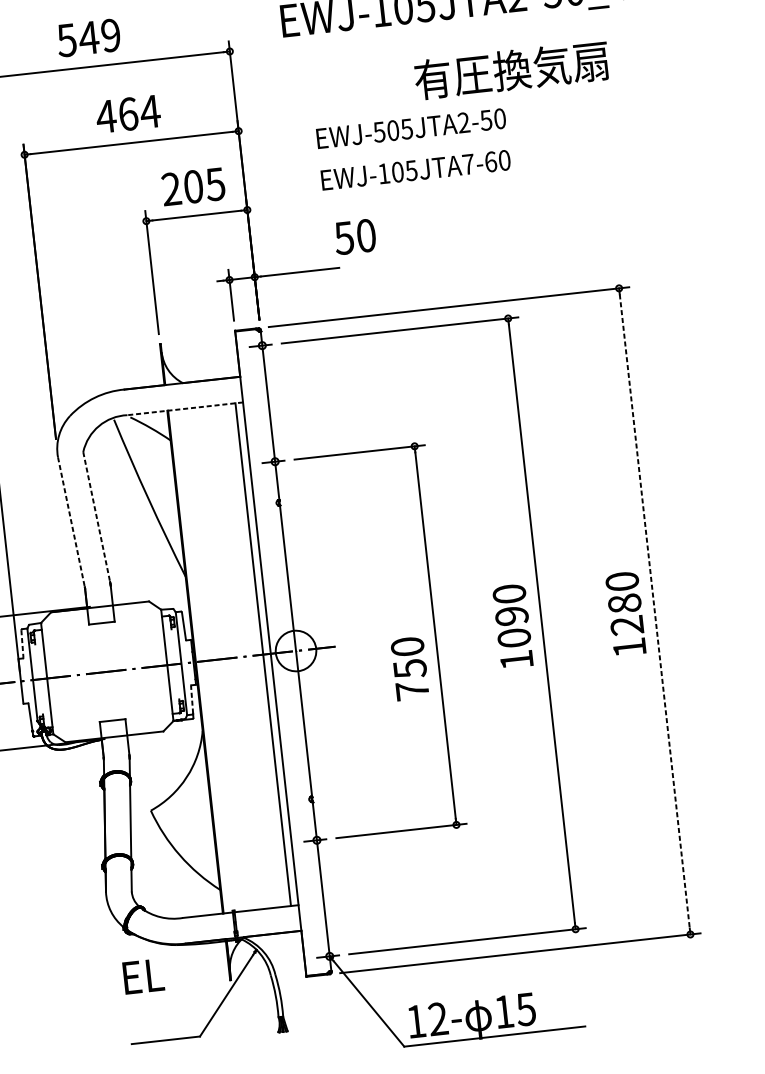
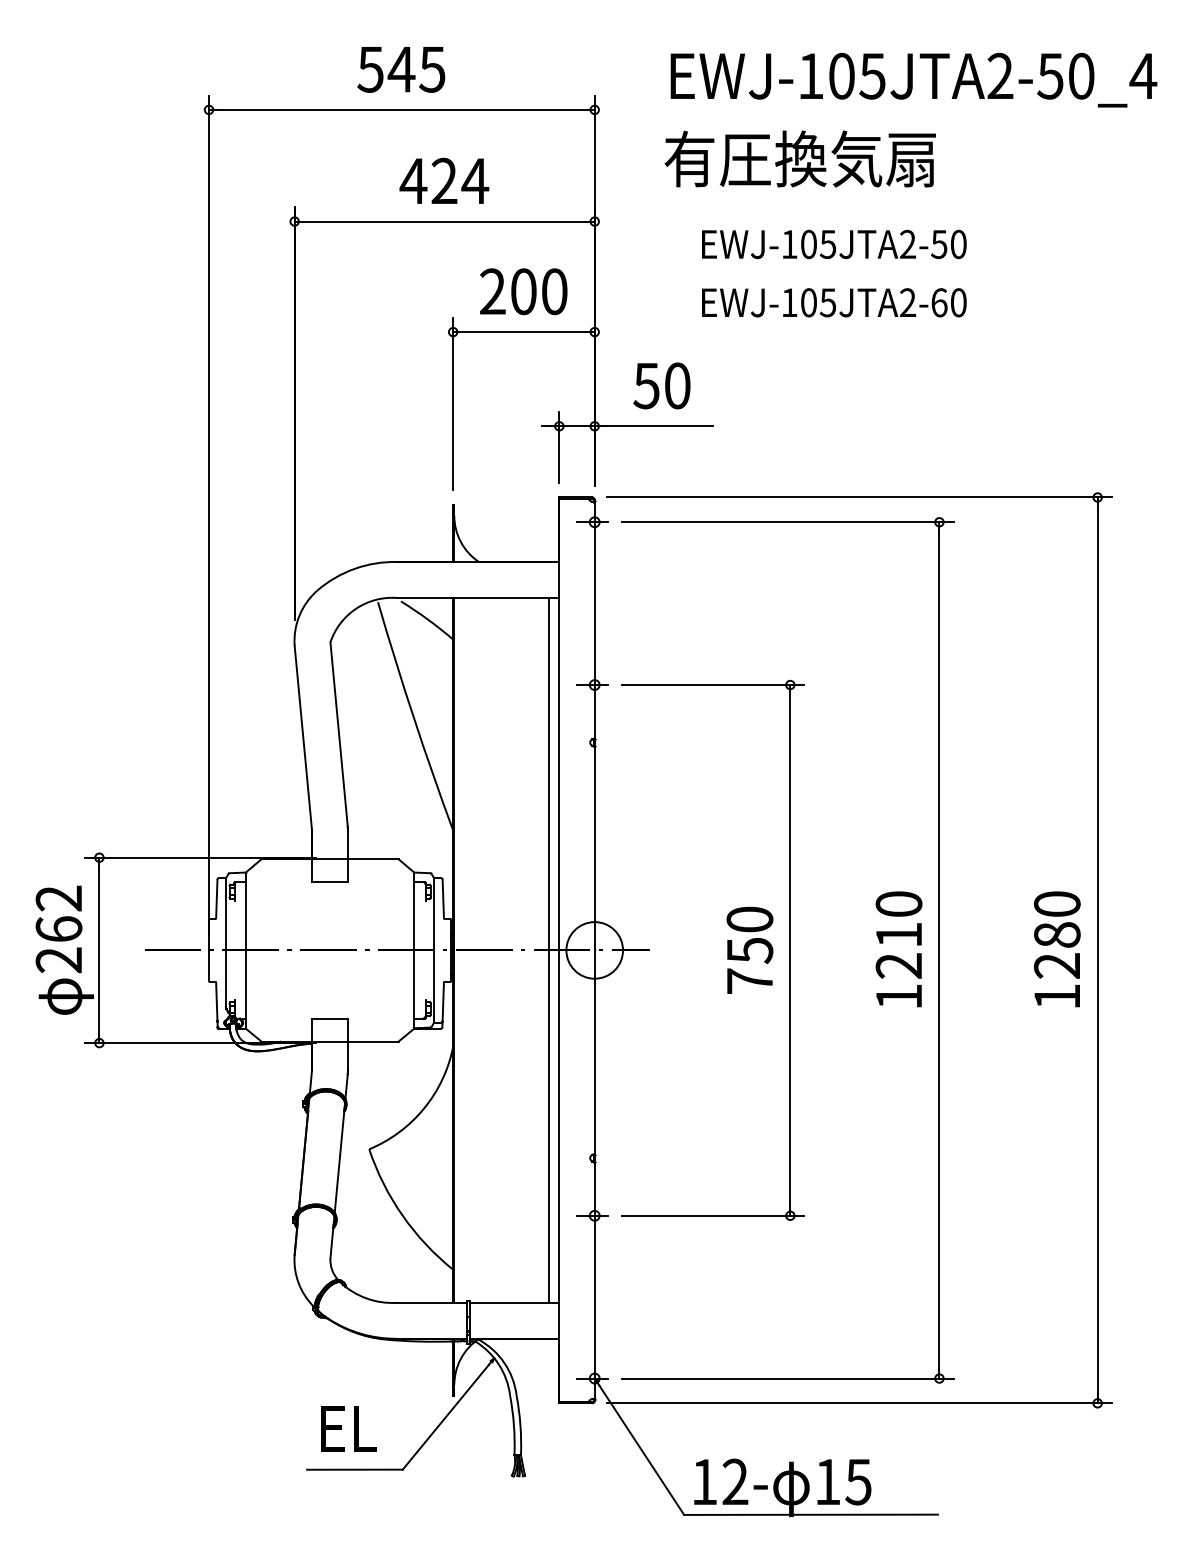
text: (110, 35) -> (432, 69), 549 -> 545
text: (511, 69) -> (799, 158), moved
text: (128, 113) -> (444, 180), 464 -> 424
text: (379, 132) -> (789, 244), EWJ-505JTA2-50 -> EWJ-105JTA2-50
text: (468, 164) -> (908, 302), EWJ-105JTA7-60 -> EWJ-105JTA2-60
text: (215, 184) -> (554, 291), 205 -> 200
text: (354, 236) -> (661, 385), moved
line: (184, 408) -> (477, 597), dashed -> solid
line: (97, 517) -> (339, 734), dashed -> solid
line: (71, 522) -> (303, 738), dashed -> solid
line: (654, 611) -> (1097, 950), dashed -> solid
text: (512, 627) -> (898, 950), 1090 -> 1210
line: (22, 644) -> (216, 899), dashed -> solid
text: (409, 668) -> (749, 949), moved
line: (192, 699) -> (443, 1001), dashed -> solid
text: (143, 976) -> (348, 1428), moved

